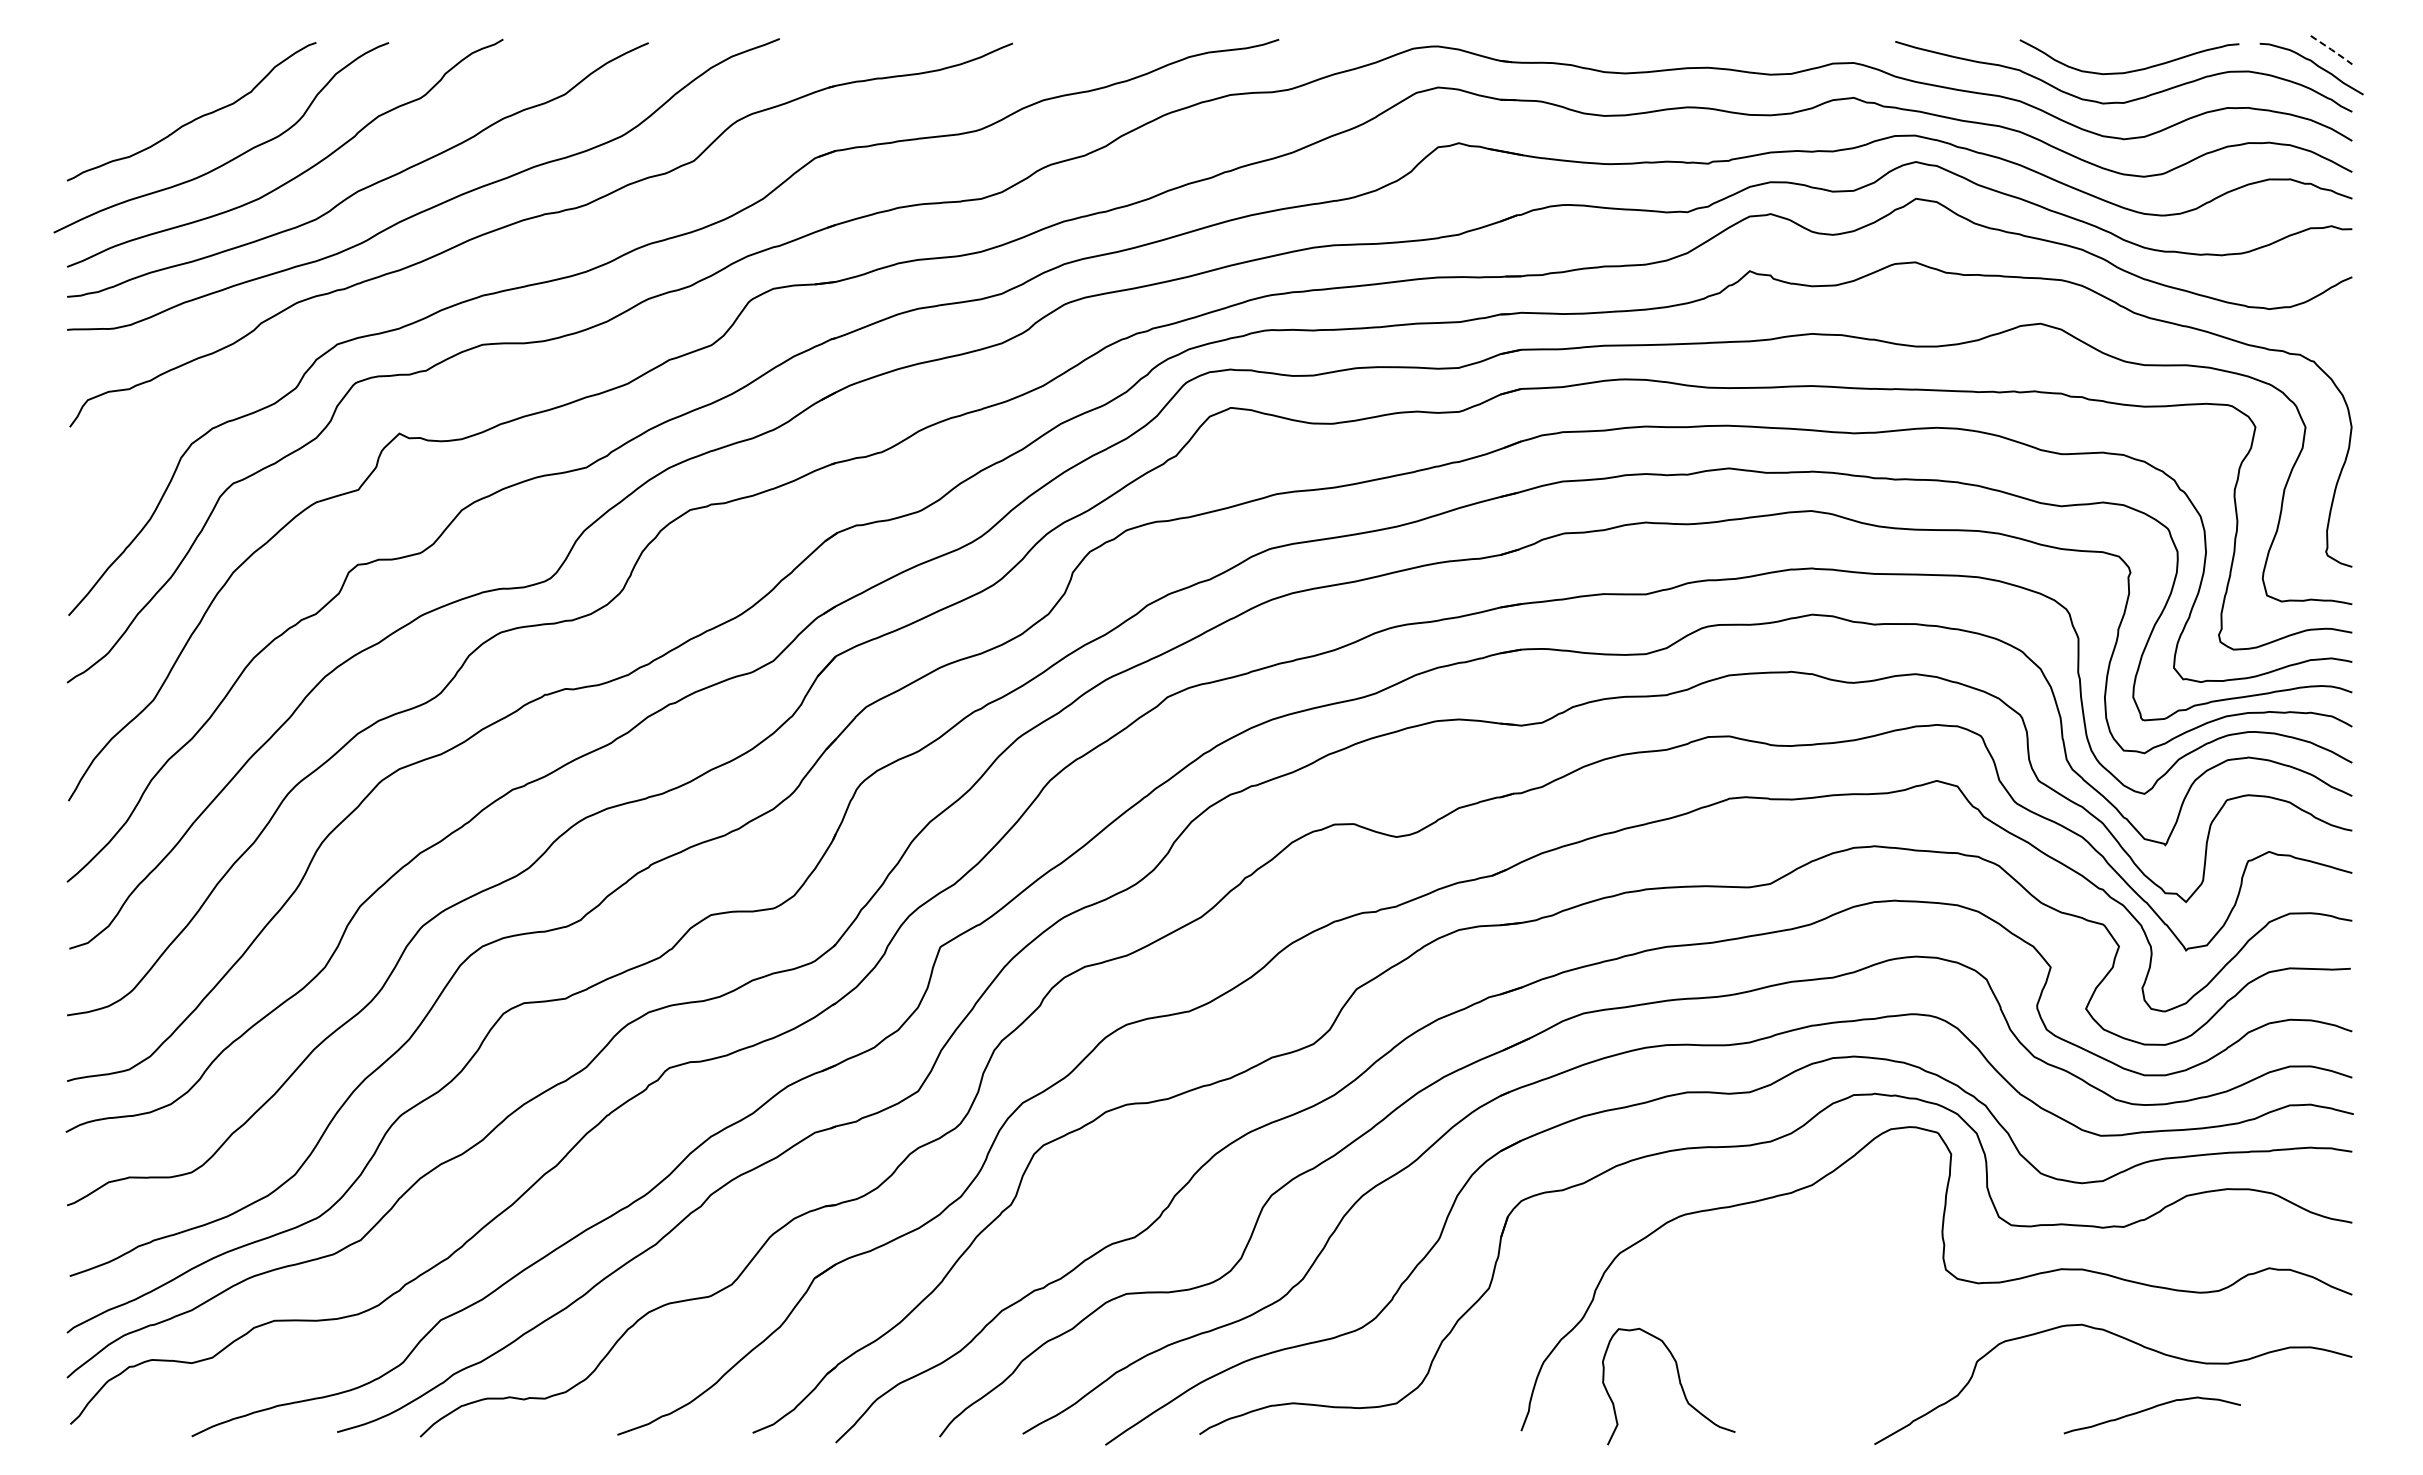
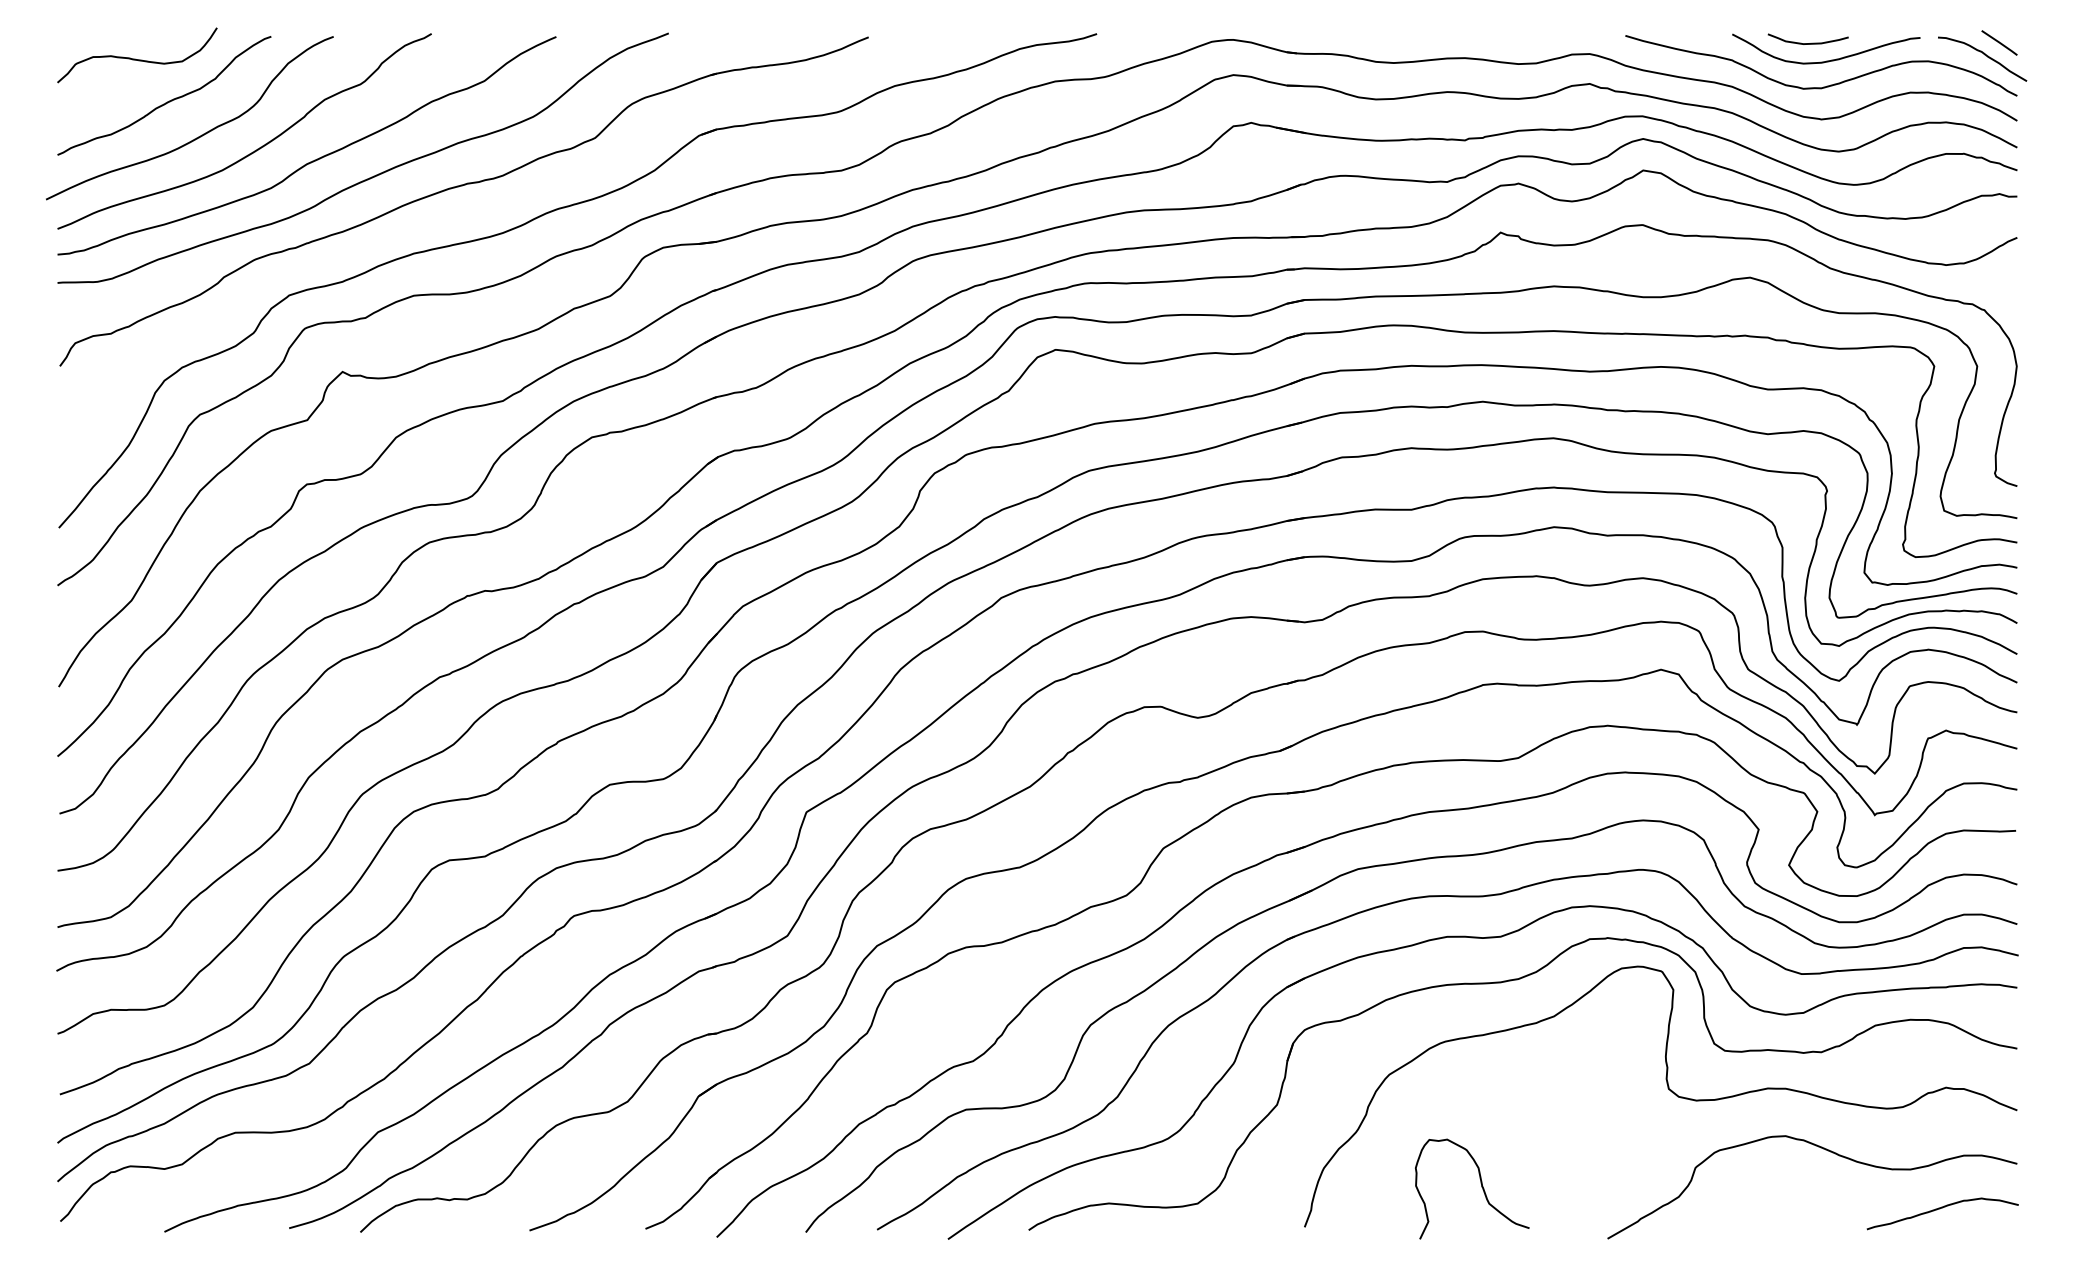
curve: (2108, 50) -> (1808, 43), added
line: (2332, 50) -> (2000, 43), dashed -> solid
curve: (158, 68) -> (135, 58), added
curve: (1679, 1384) -> (1481, 1187), moved
curve: (2150, 1409) -> (1941, 1208), moved

